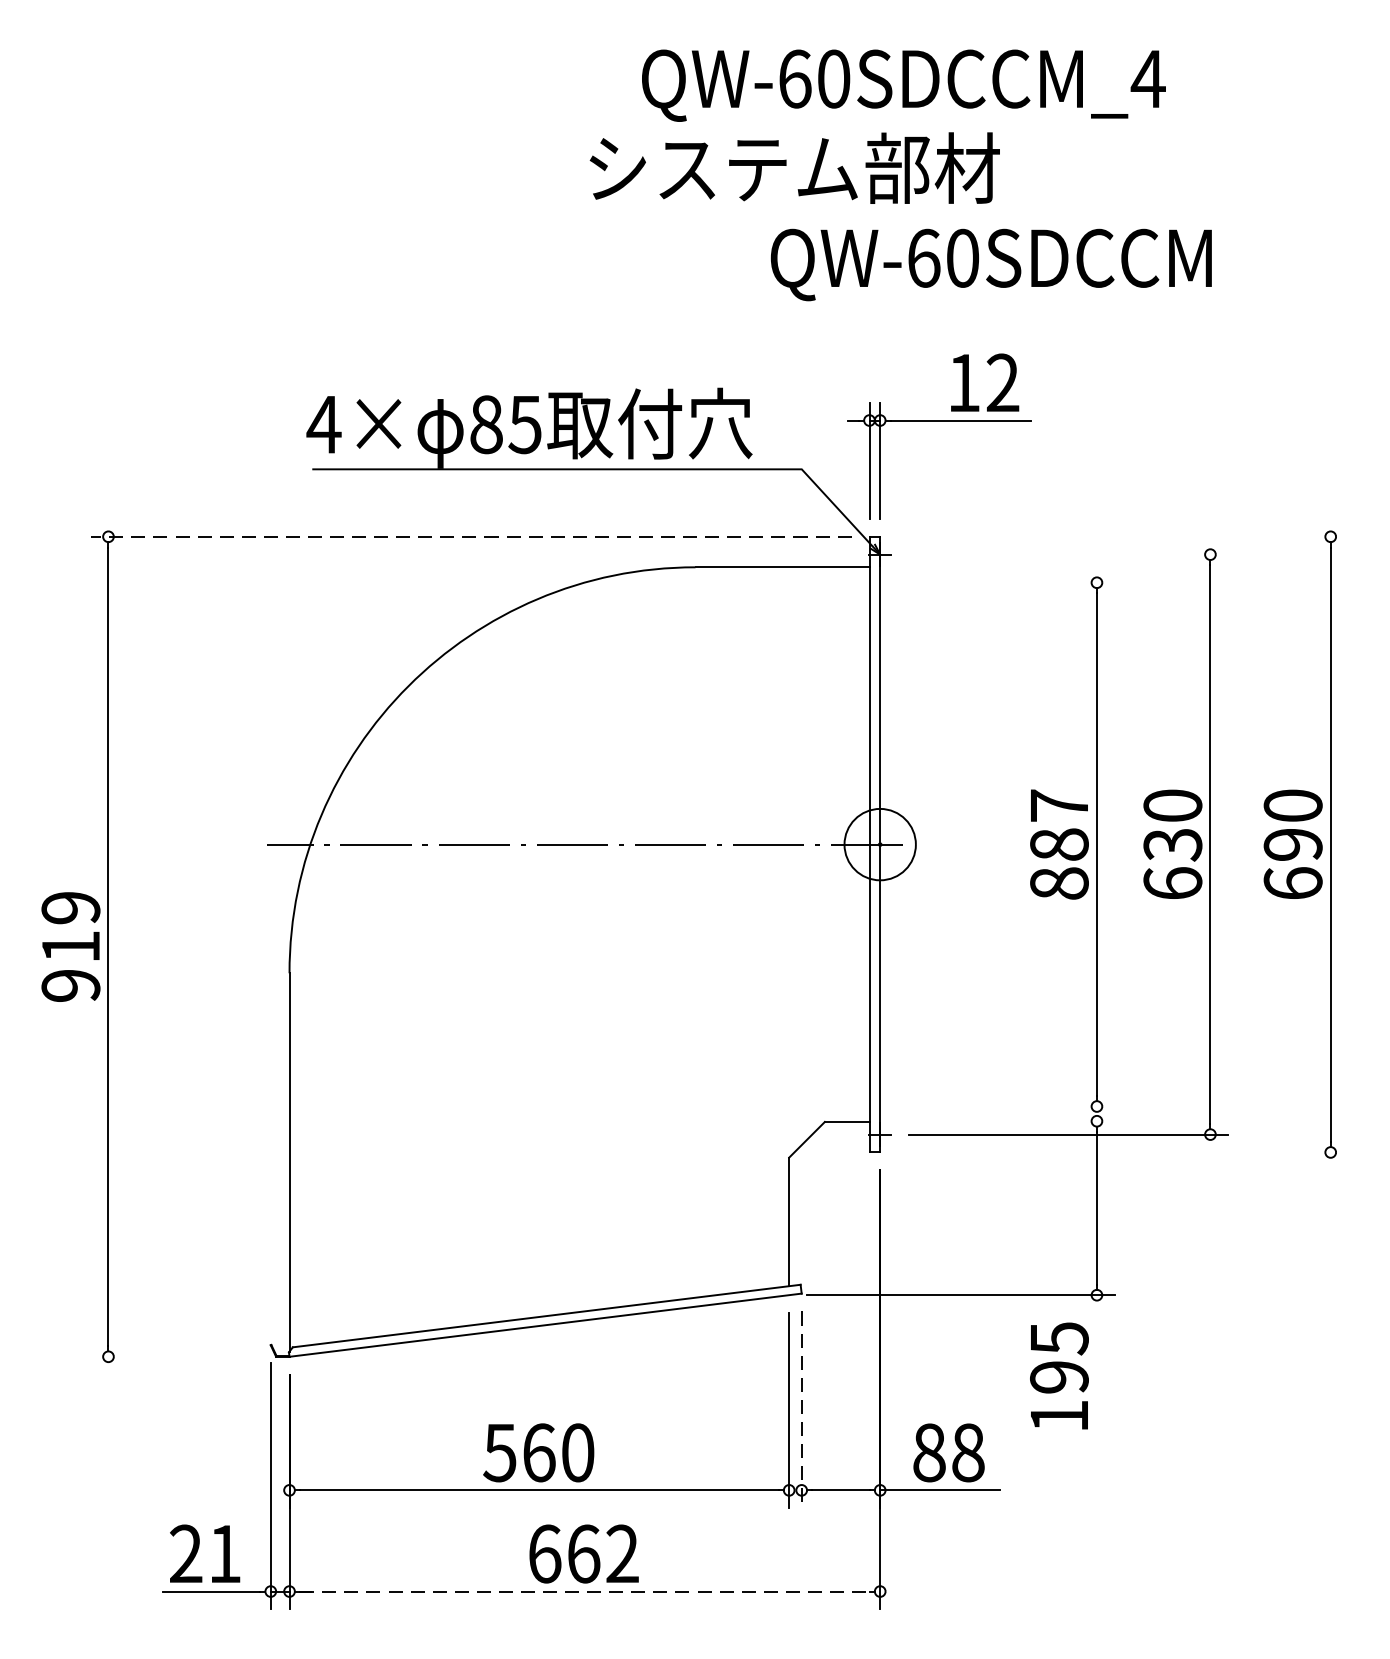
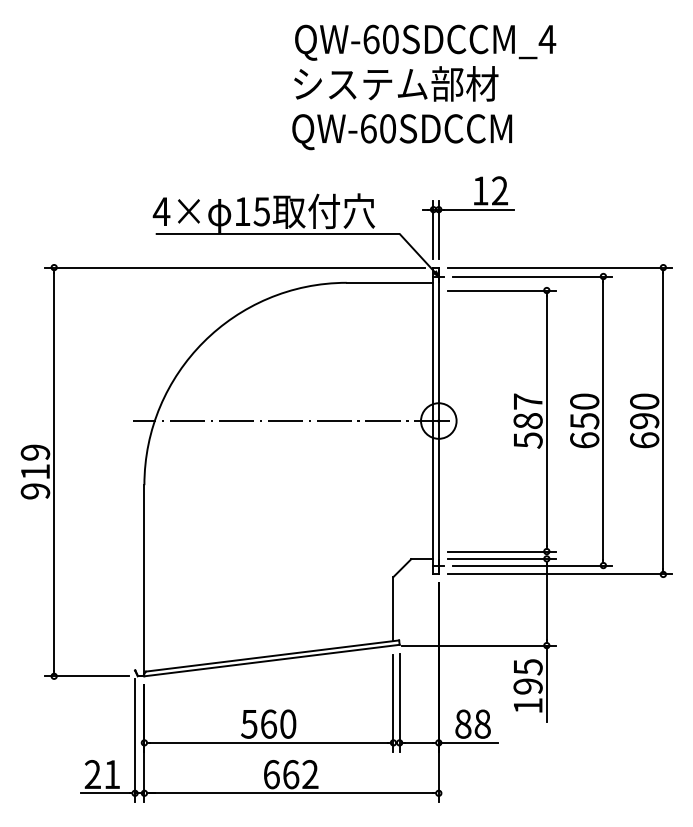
text: (903, 85) -> (425, 42), moved
text: (991, 265) -> (402, 132), moved
text: (486, 424) -> (242, 211), 85 -> 15
line: (470, 536) -> (234, 267), dashed -> solid
line: (1122, 536) -> (559, 267), added
line: (1068, 554) -> (532, 276), added
line: (1005, 582) -> (501, 290), added
text: (1172, 843) -> (584, 420), 630 -> 650
text: (1058, 883) -> (527, 440), 887 -> 587
line: (1005, 1106) -> (501, 551), added
line: (1005, 1120) -> (501, 558), added
line: (1122, 1152) -> (559, 574), added
line: (173, 1357) -> (86, 676), added
line: (1096, 1371) -> (546, 683), added
line: (801, 1411) -> (399, 703), dashed -> solid
line: (584, 1591) -> (291, 793), dashed -> solid

